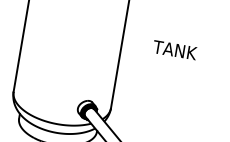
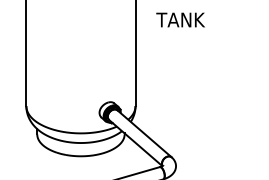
text: (174, 49) -> (180, 19), moved

